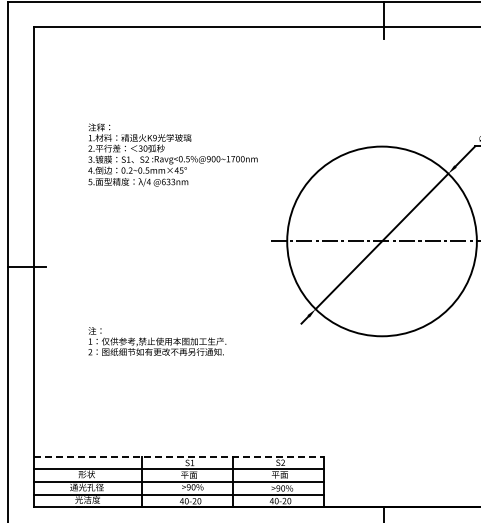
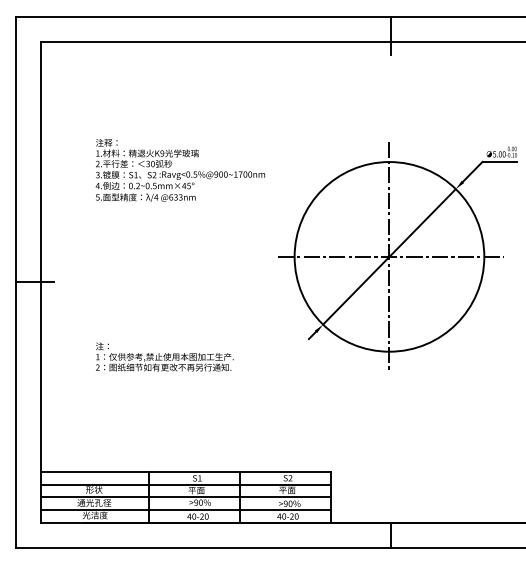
line: (382, 240) -> (389, 255), added
line: (179, 457) -> (186, 472), dashed -> solid

